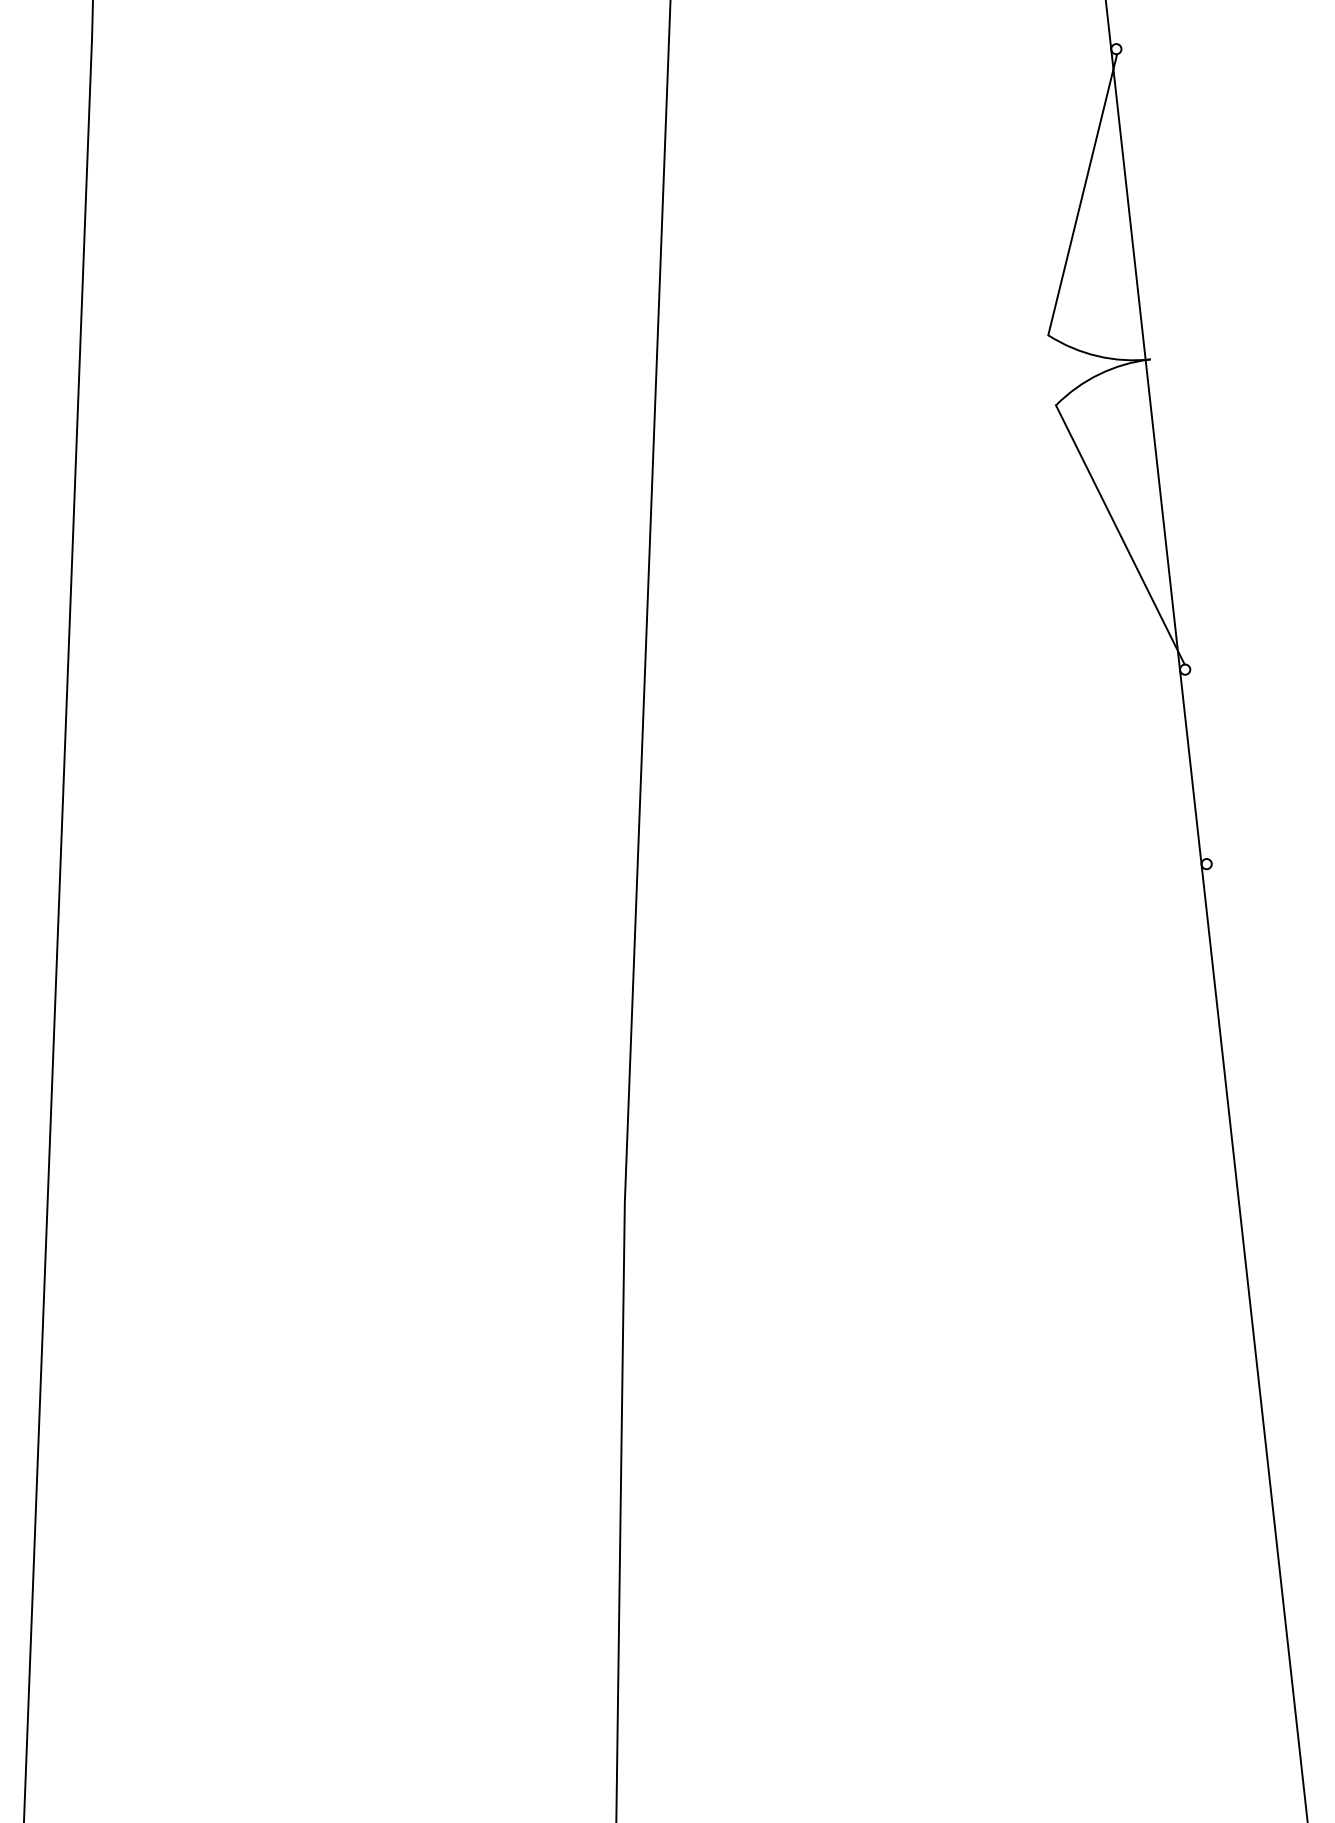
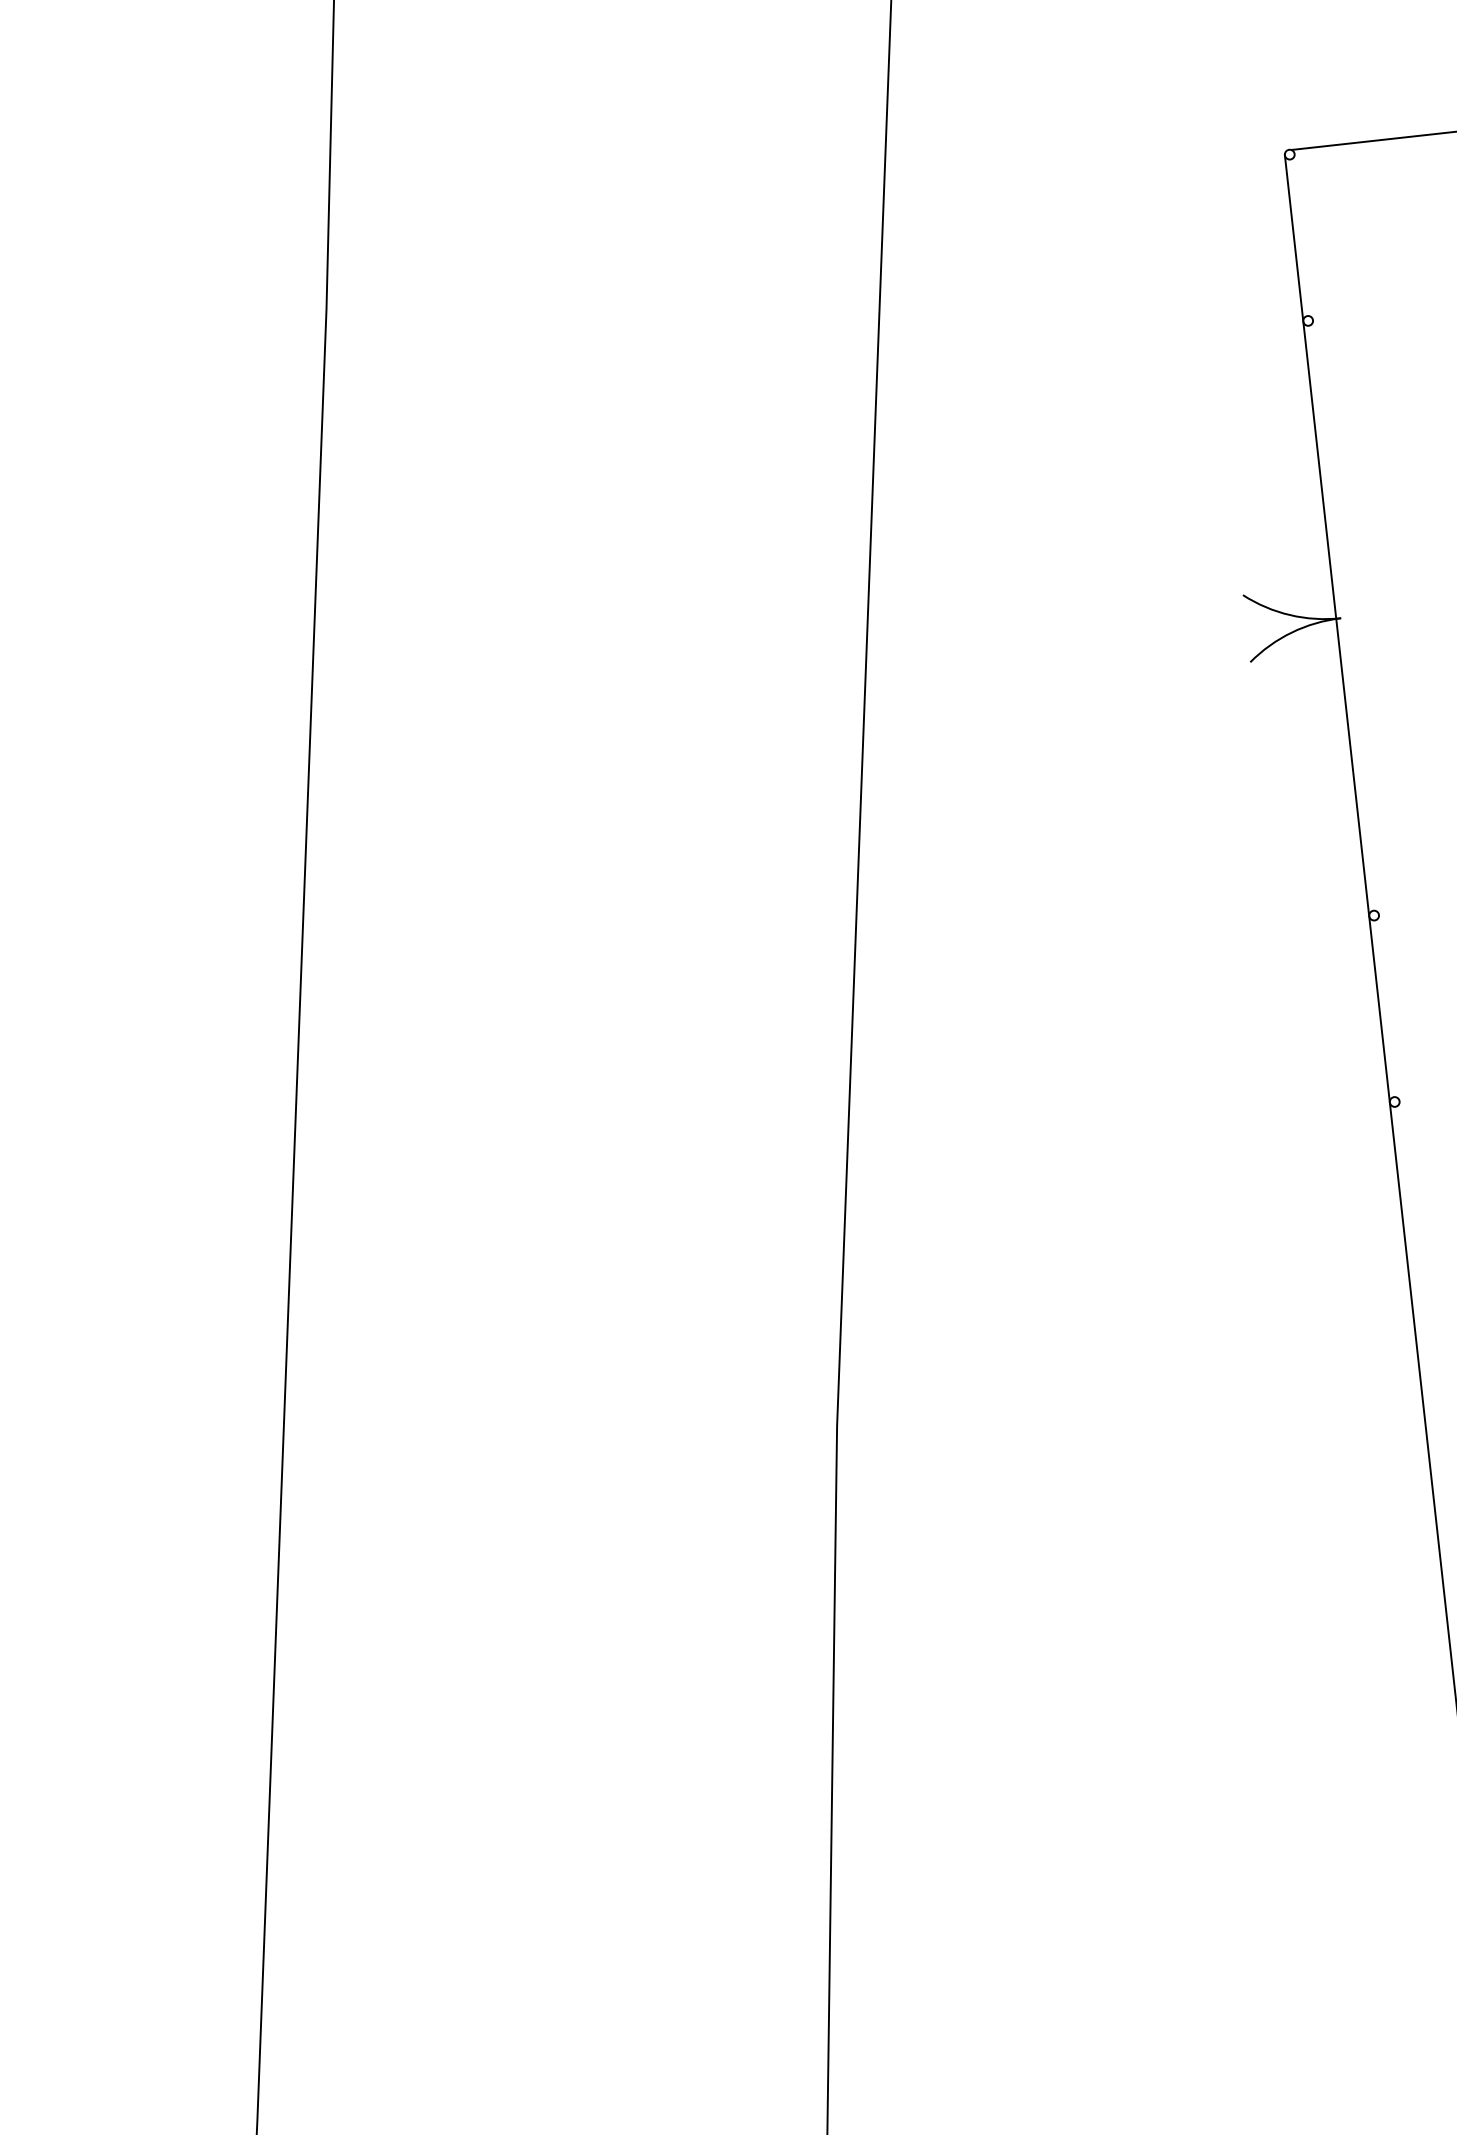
line: (1082, 194) -> (1275, 460), removed
line: (1119, 534) -> (1311, 786), removed

